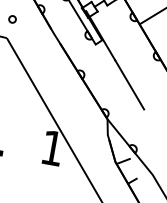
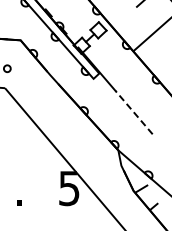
line: (130, 84) -> (134, 112), solid -> dashed
text: (52, 148) -> (69, 188), 1 -> 5

